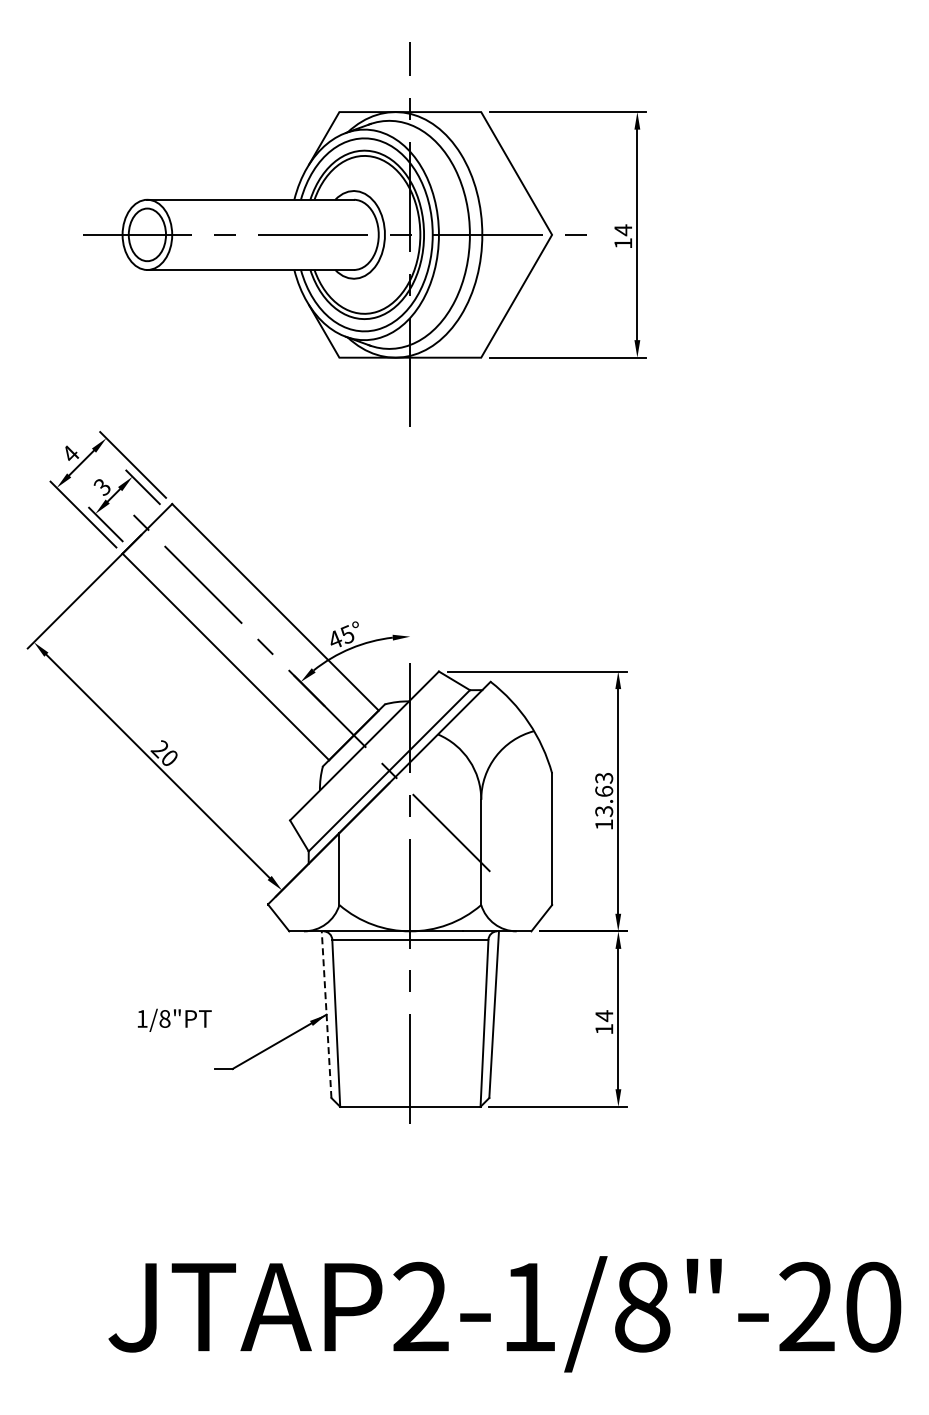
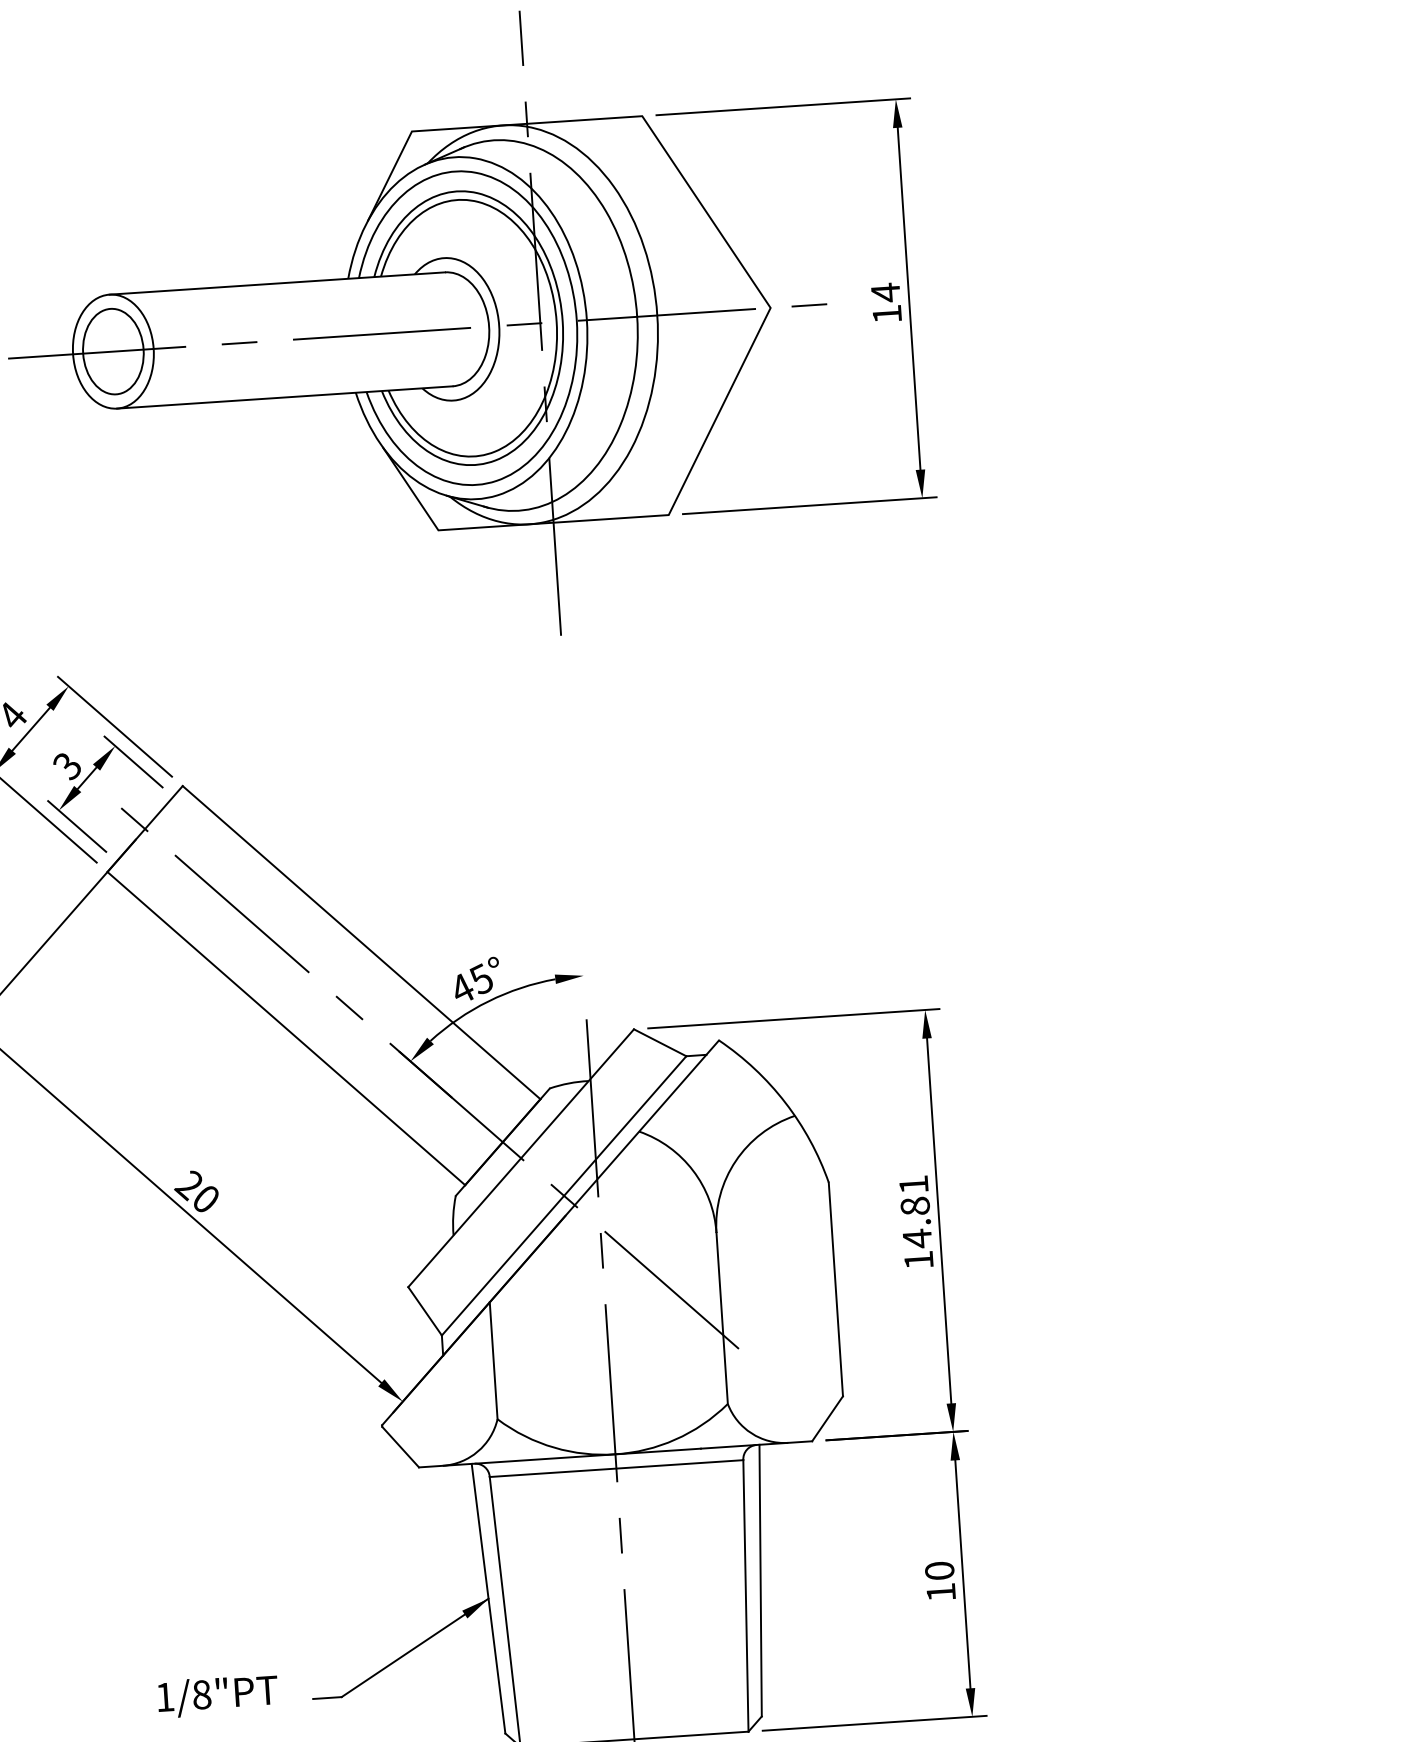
text: (604, 795) -> (916, 1212), 13.63 -> 14.81
line: (326, 1014) -> (488, 1598), dashed -> solid
text: (604, 1016) -> (940, 1571), 14 -> 10
text: (174, 1019) -> (217, 1694), moved

